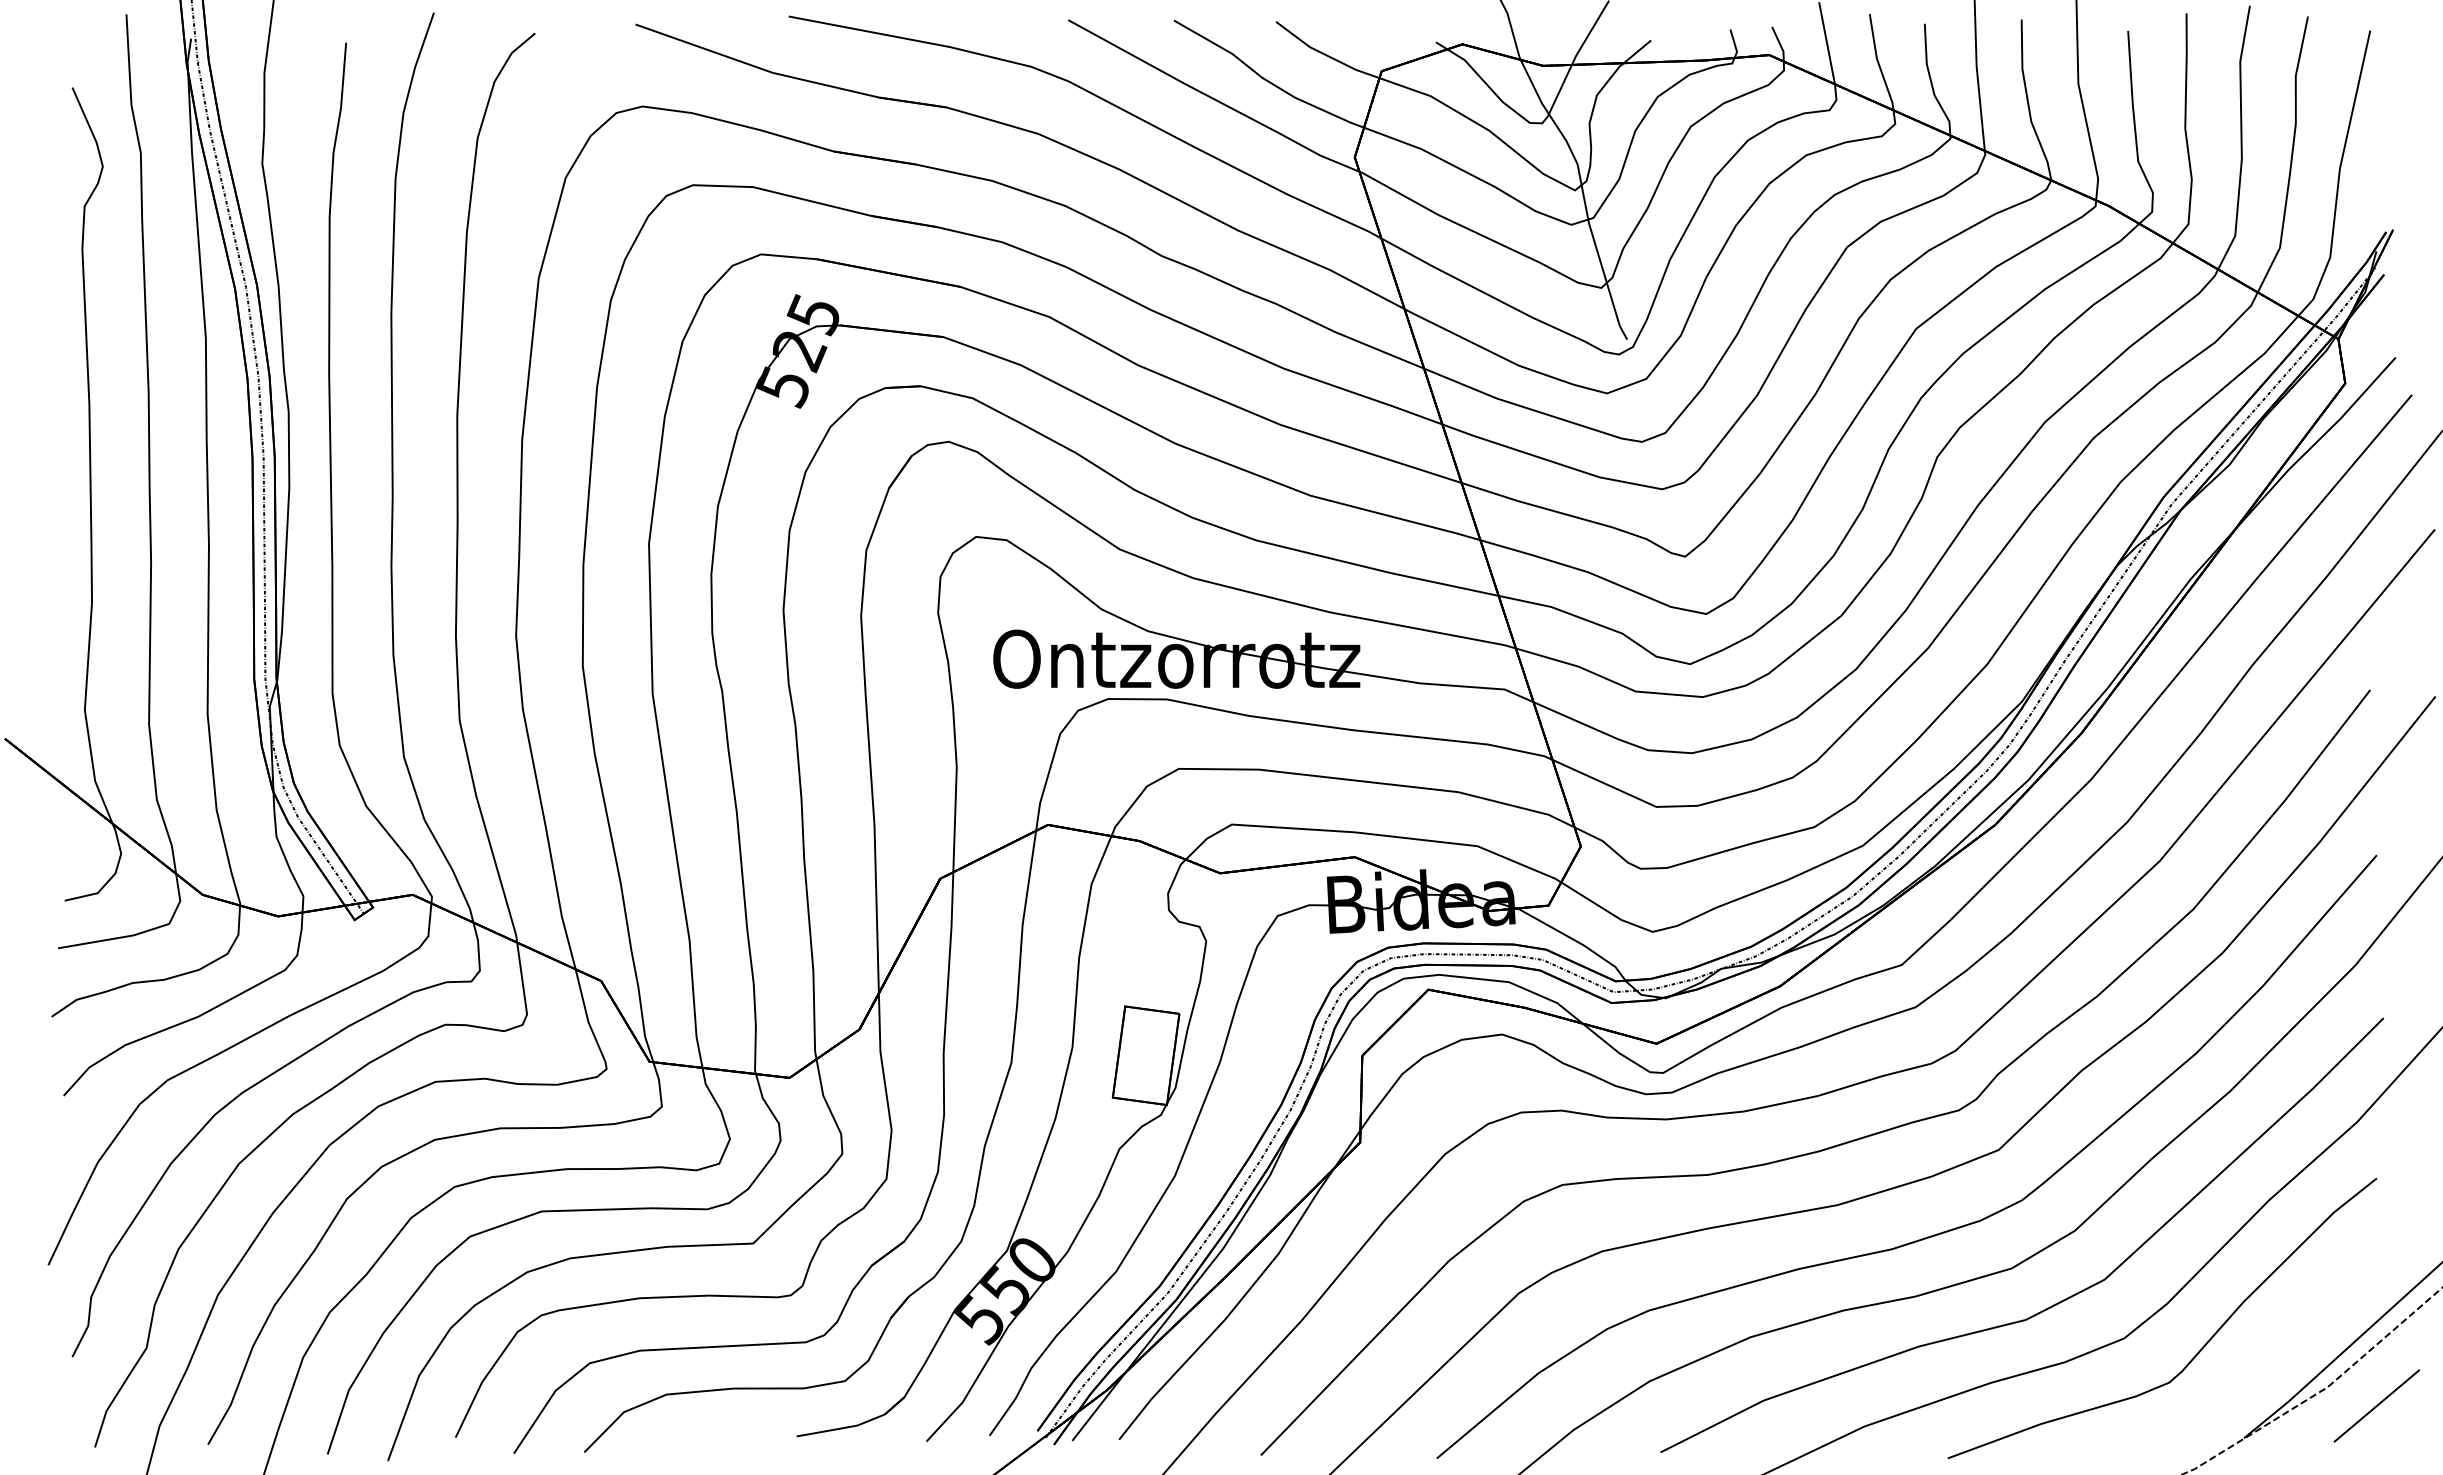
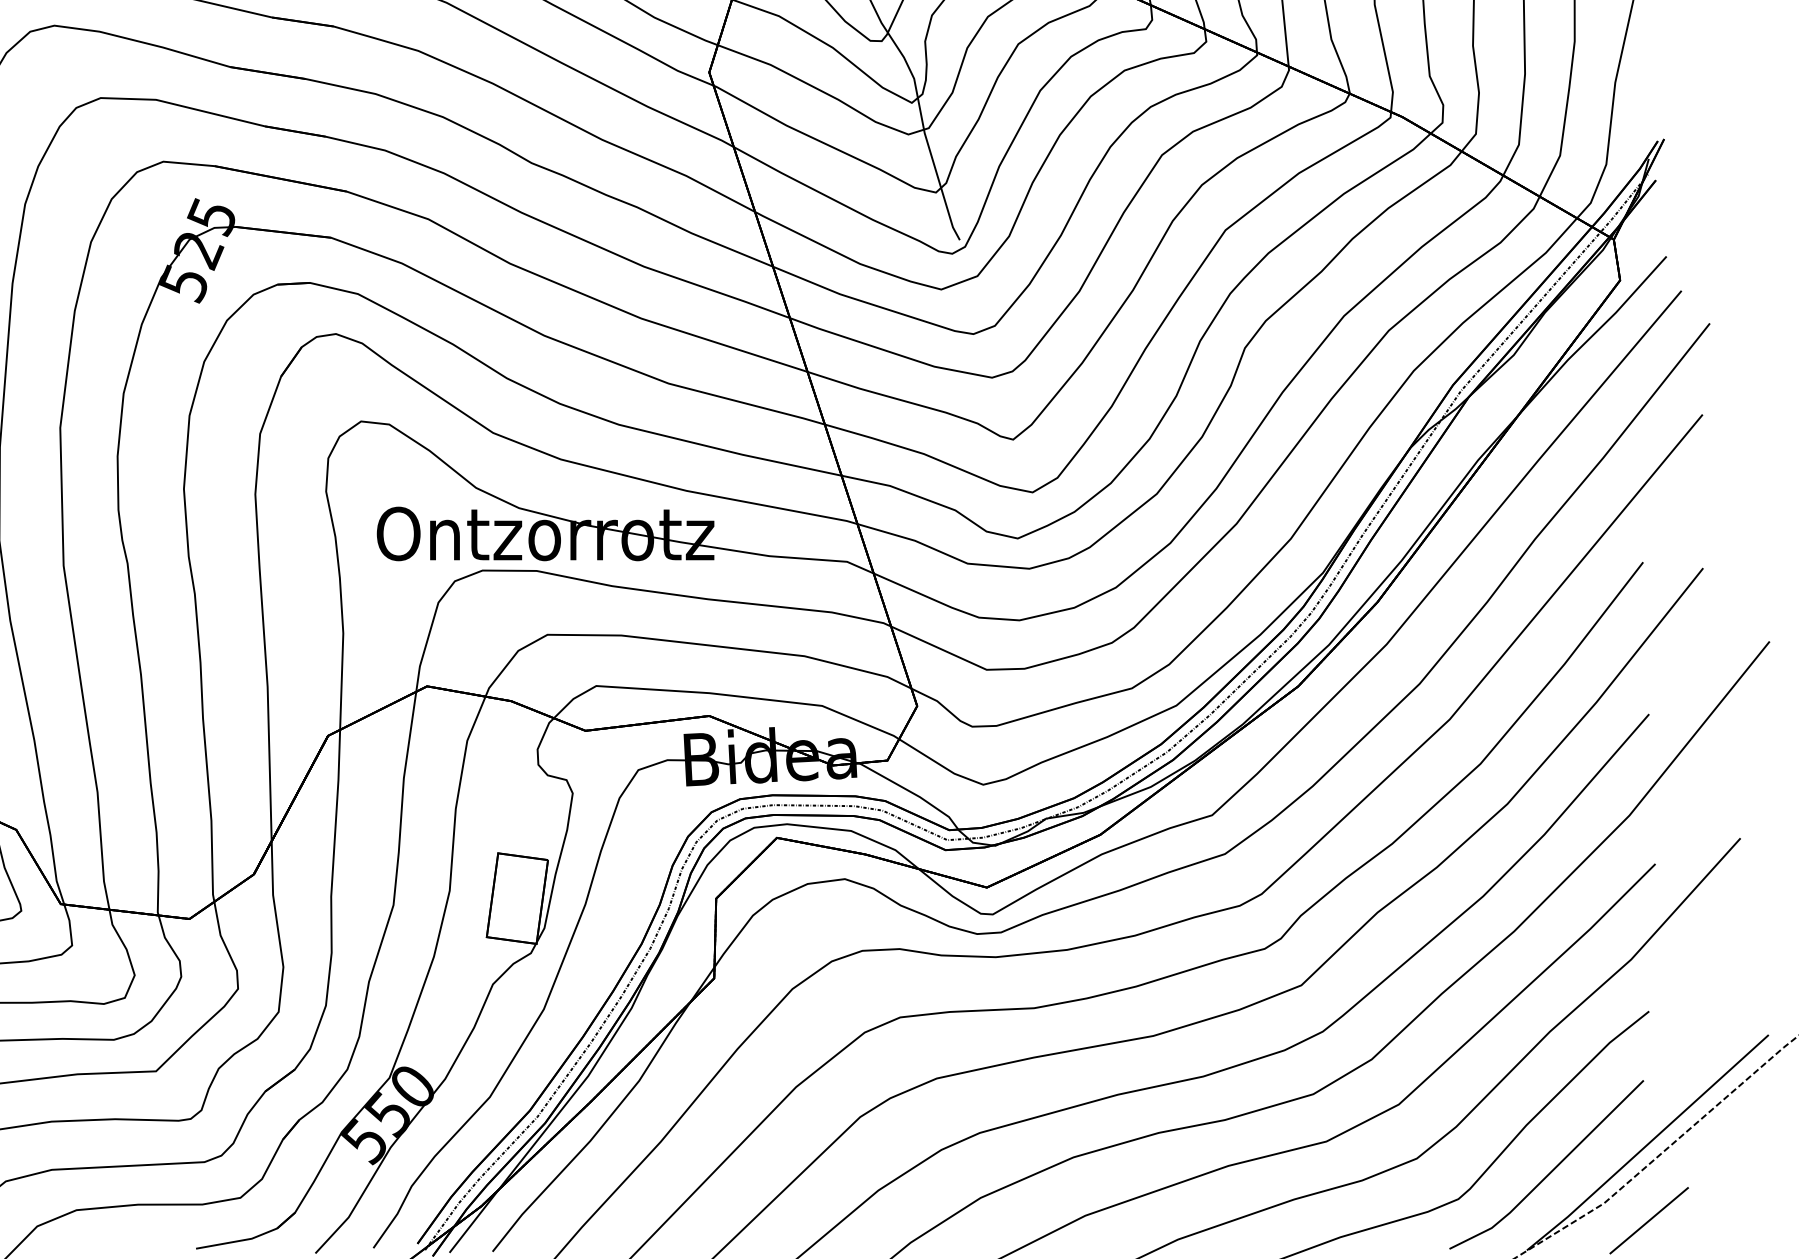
line: (2271, 1350) -> (1552, 1169), added

